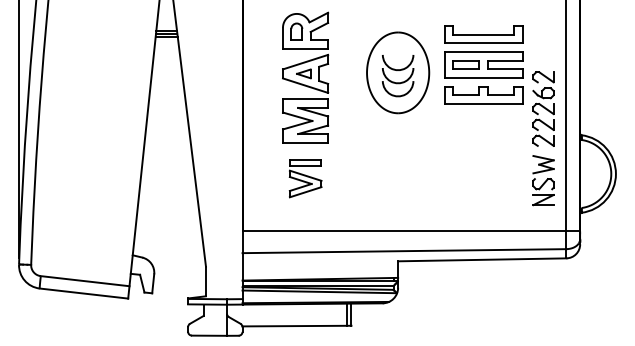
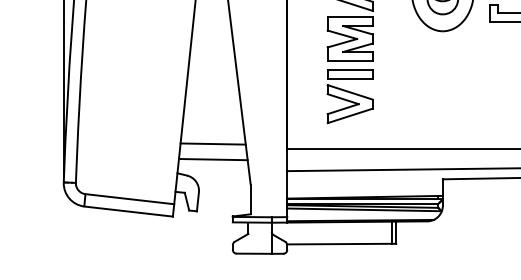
part: (305, 178) -> (350, 96), size x1.43
line: (168, 225) -> (213, 143), added
line: (168, 241) -> (213, 159), added

